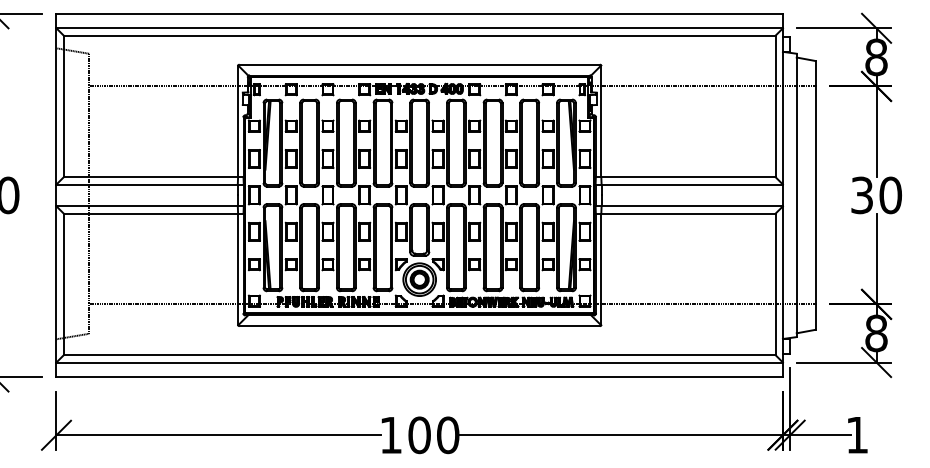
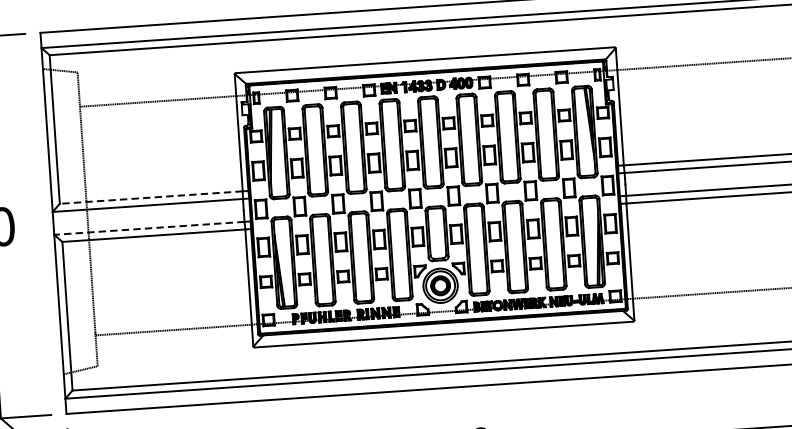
line: (150, 177) -> (150, 197), solid -> dashed
line: (147, 206) -> (149, 228), solid -> dashed

